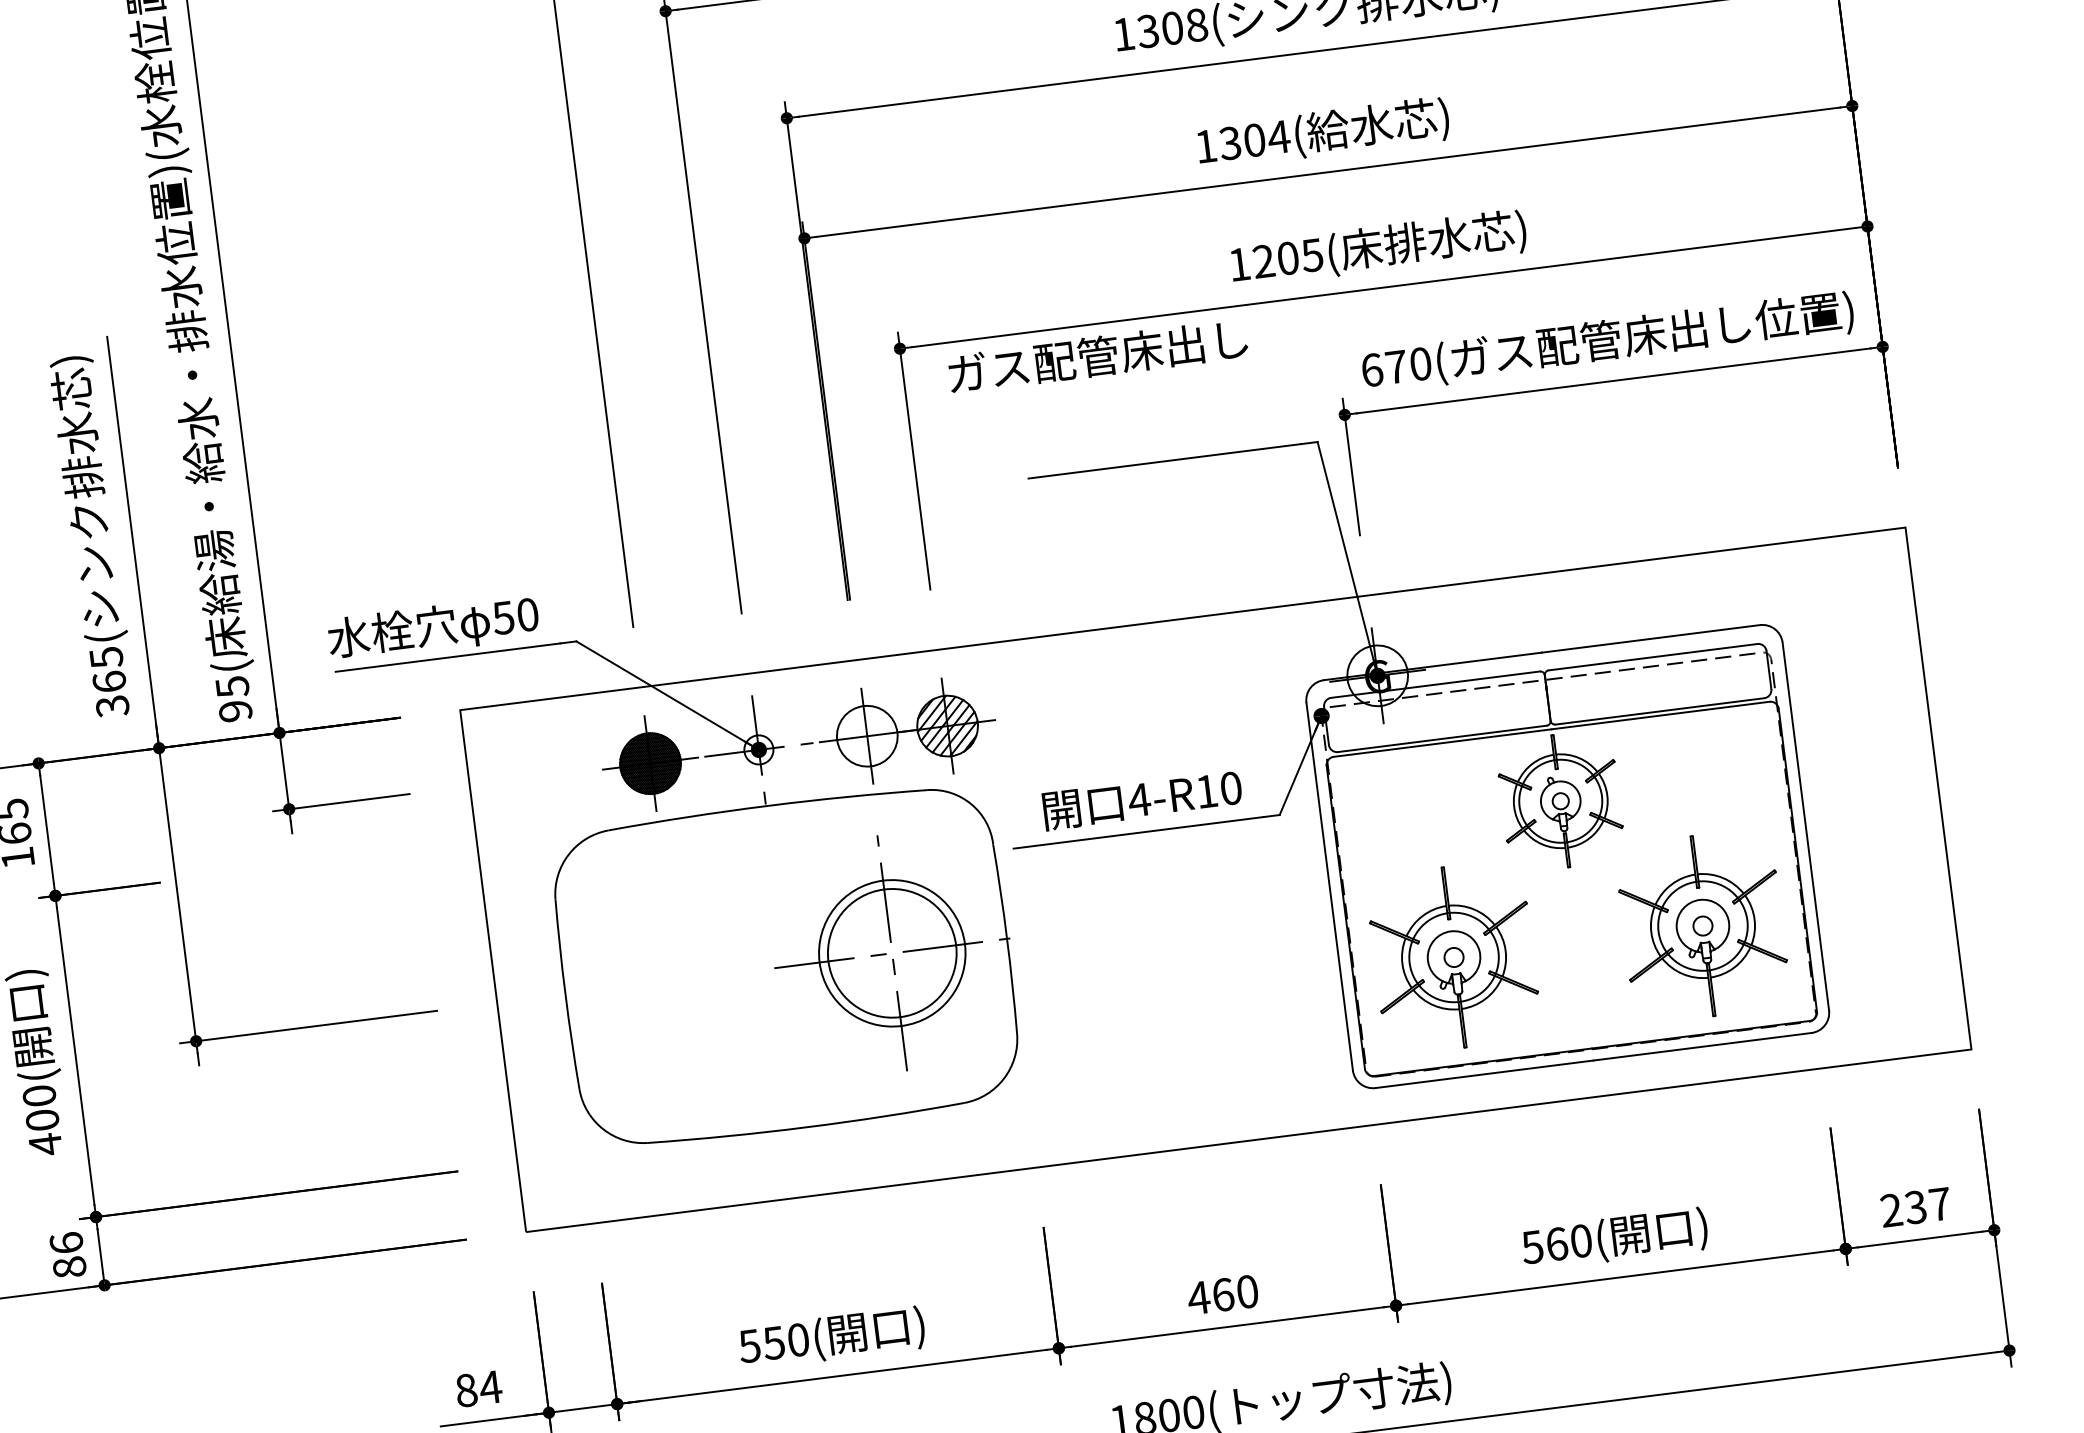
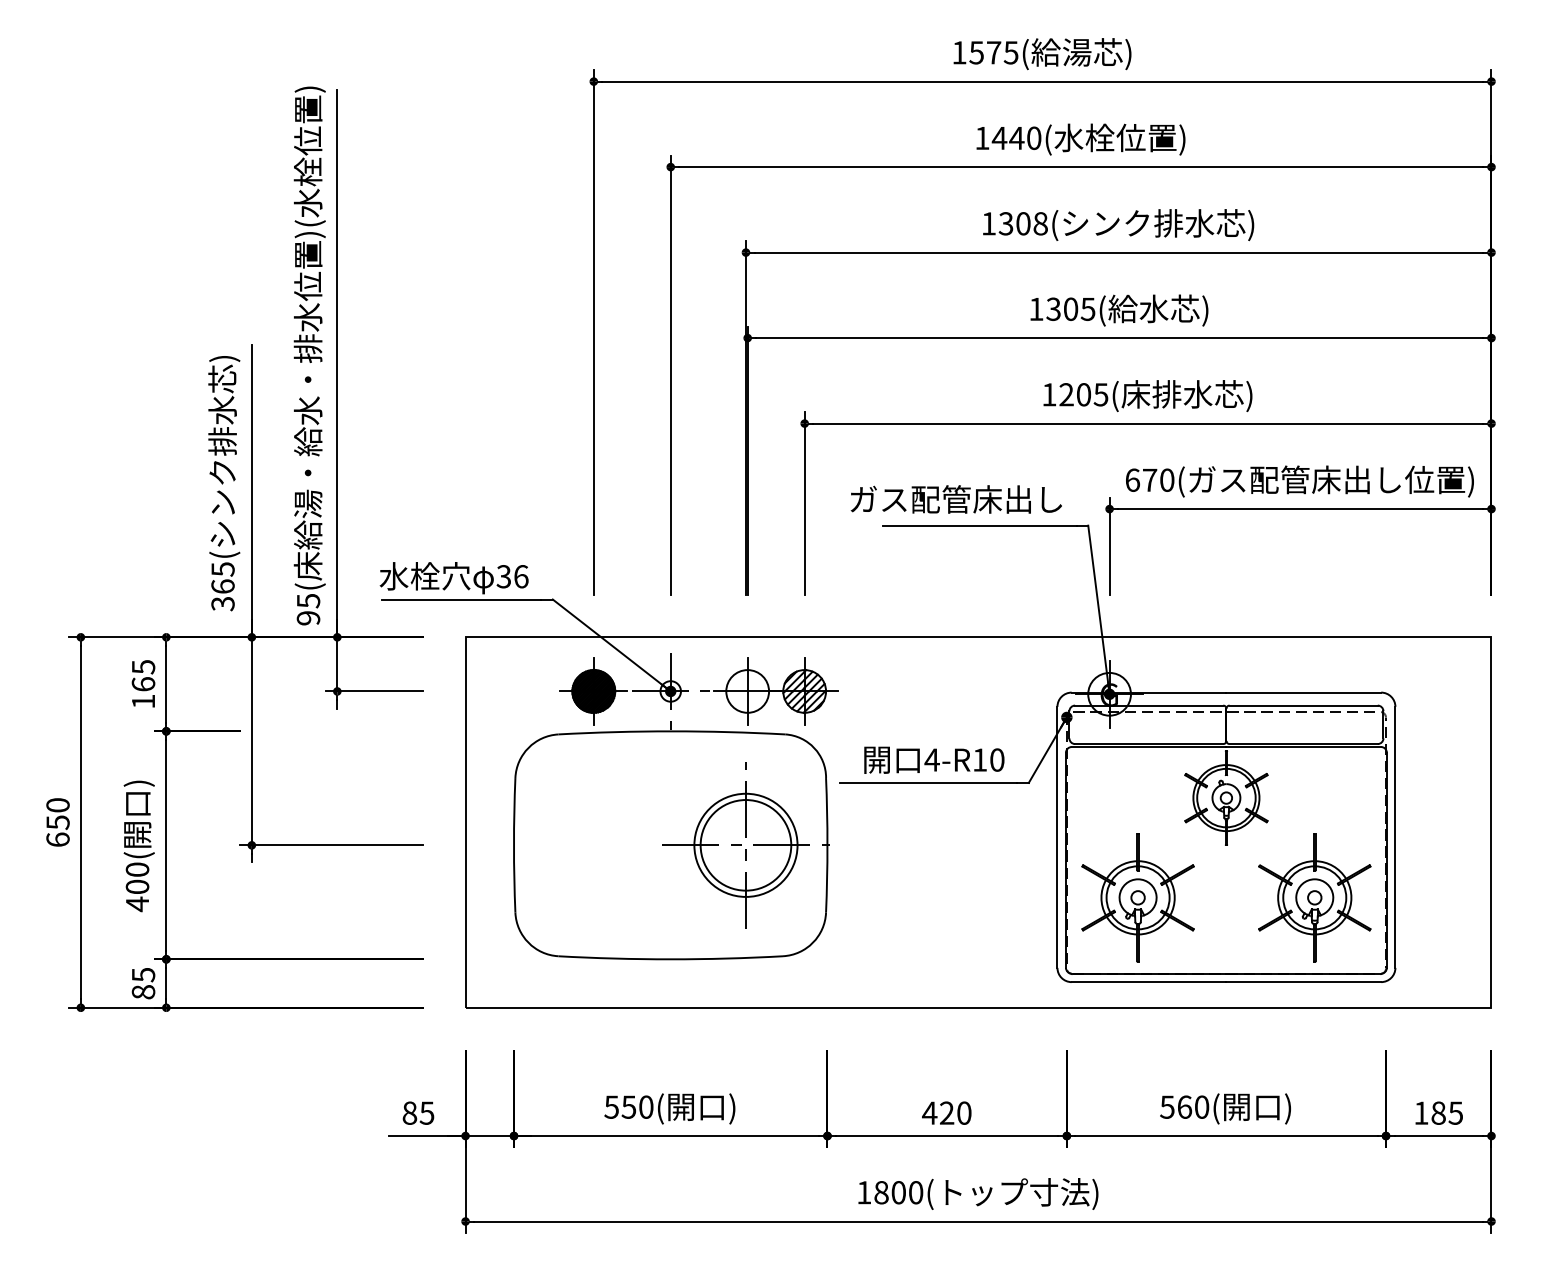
text: (1278, 137) -> (1087, 309), 1304 -> 1305
text: (1096, 356) -> (955, 499), moved
text: (515, 616) -> (512, 576), 50 -> 36
text: (1915, 1206) -> (1438, 1112), 237 -> 185
text: (66, 1242) -> (143, 974), 86 -> 85
text: (1223, 1293) -> (947, 1112), 460 -> 420
text: (489, 1386) -> (426, 1112), 84 -> 85

